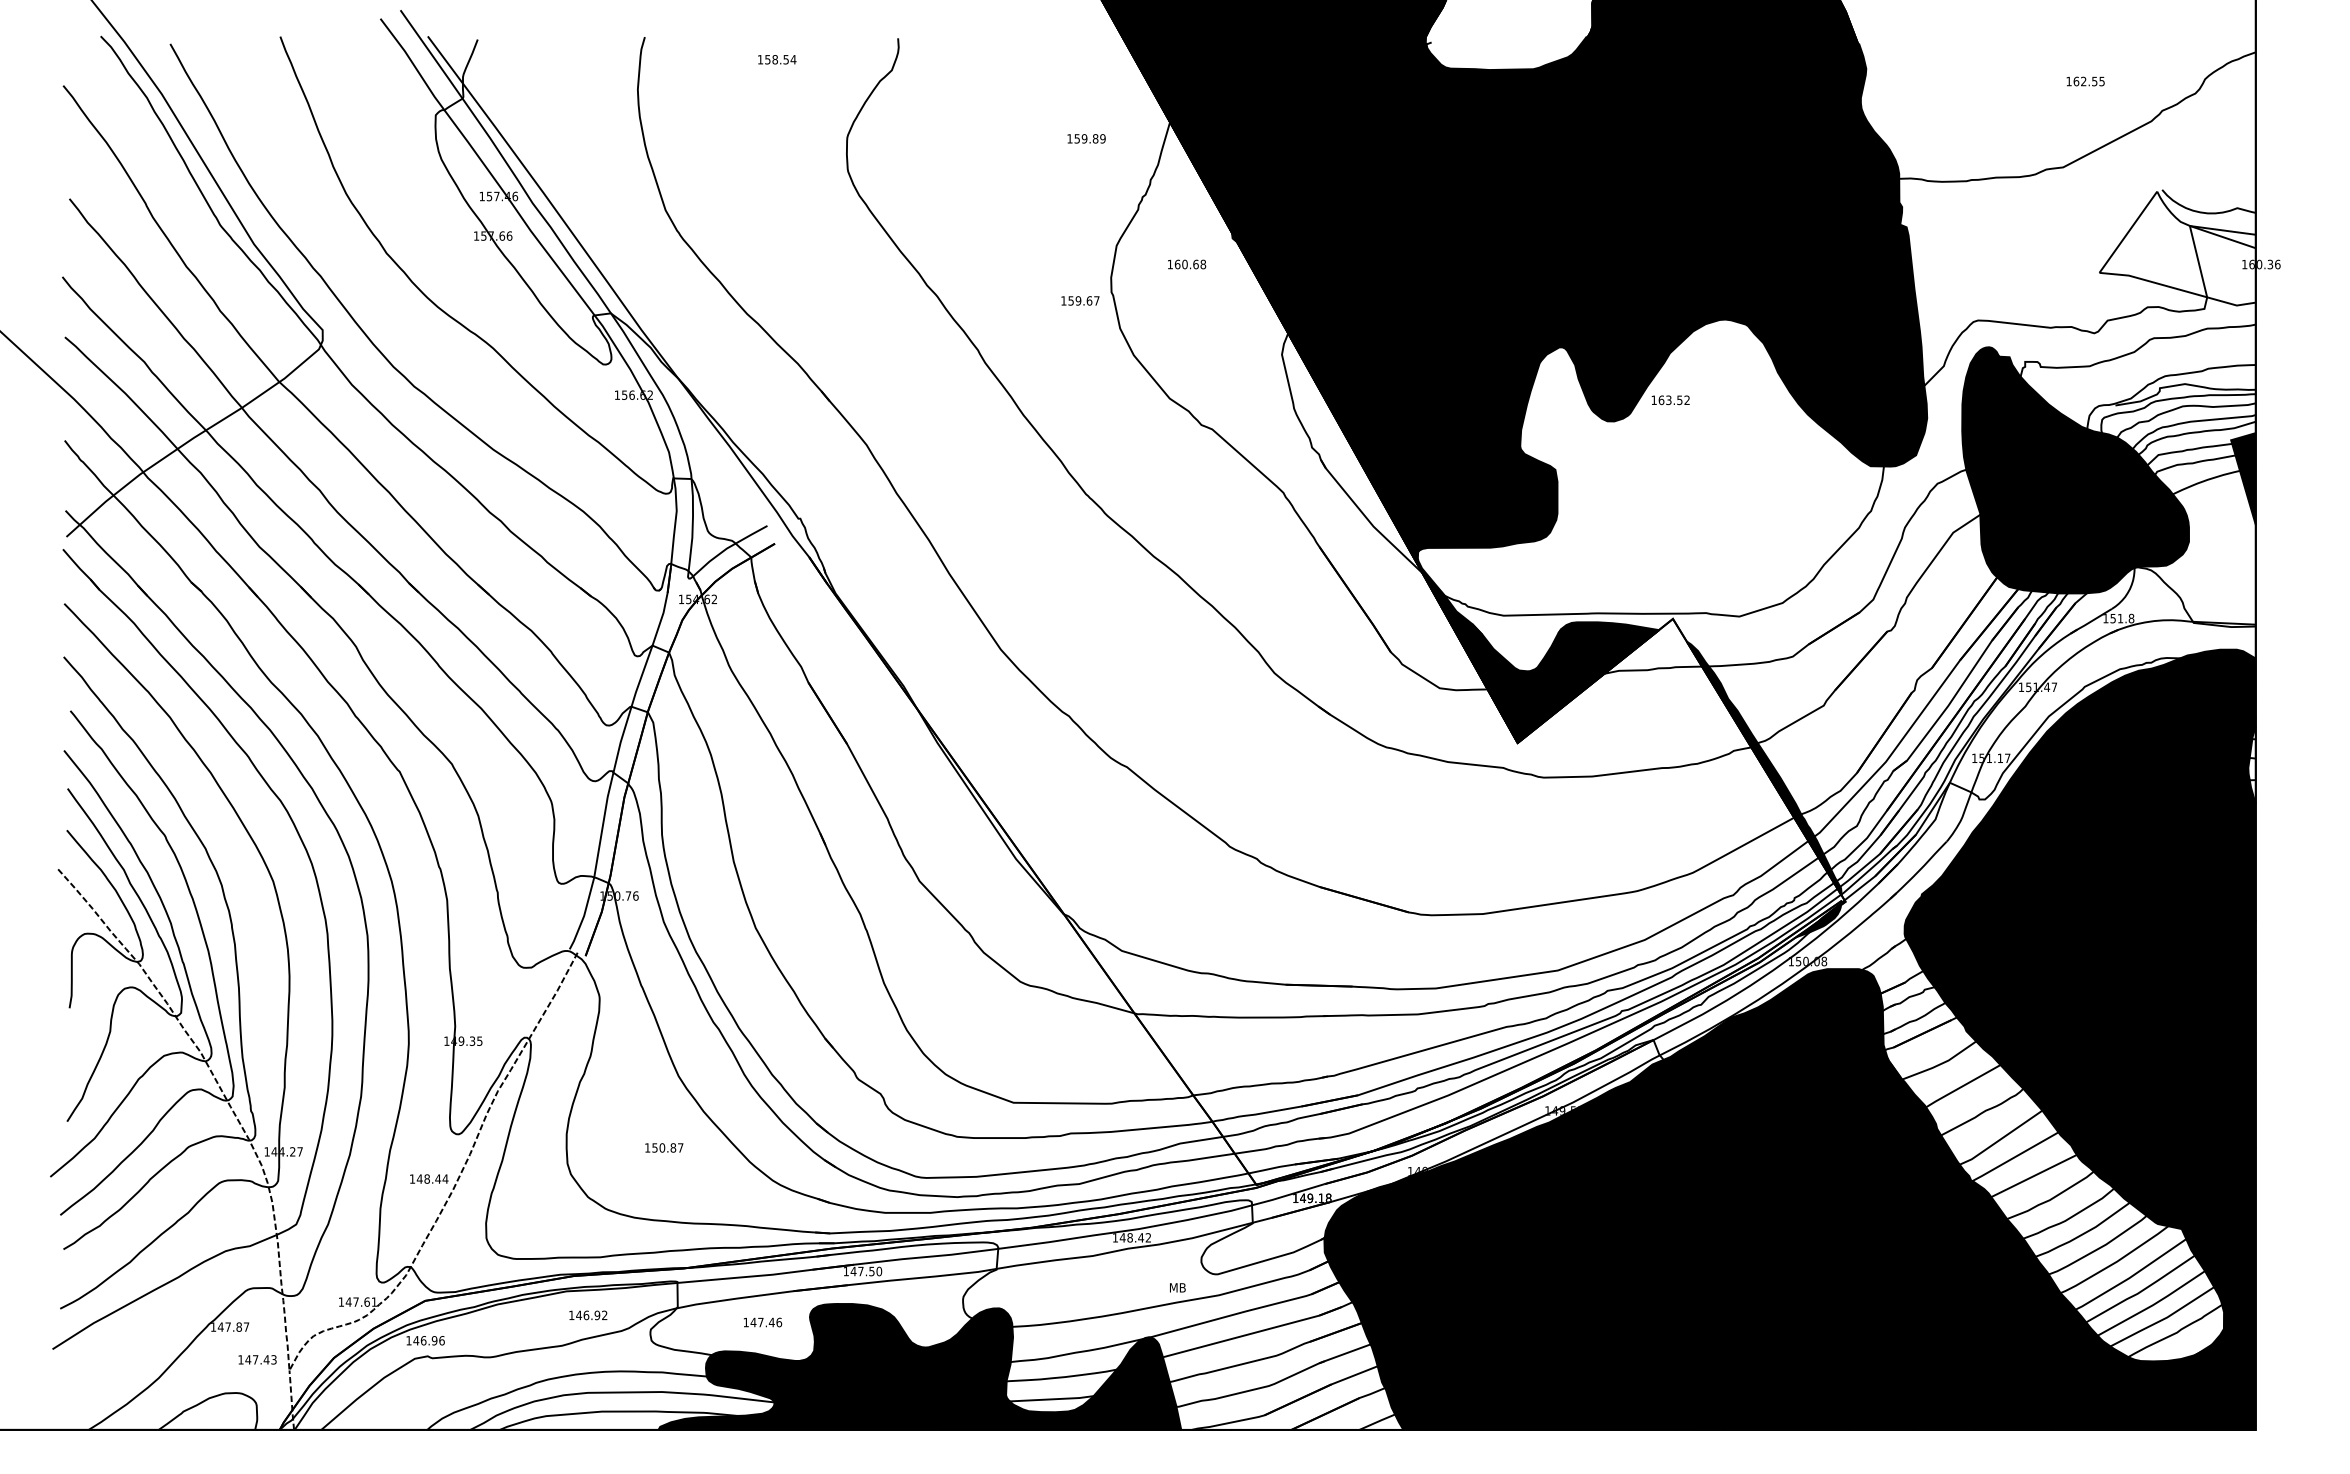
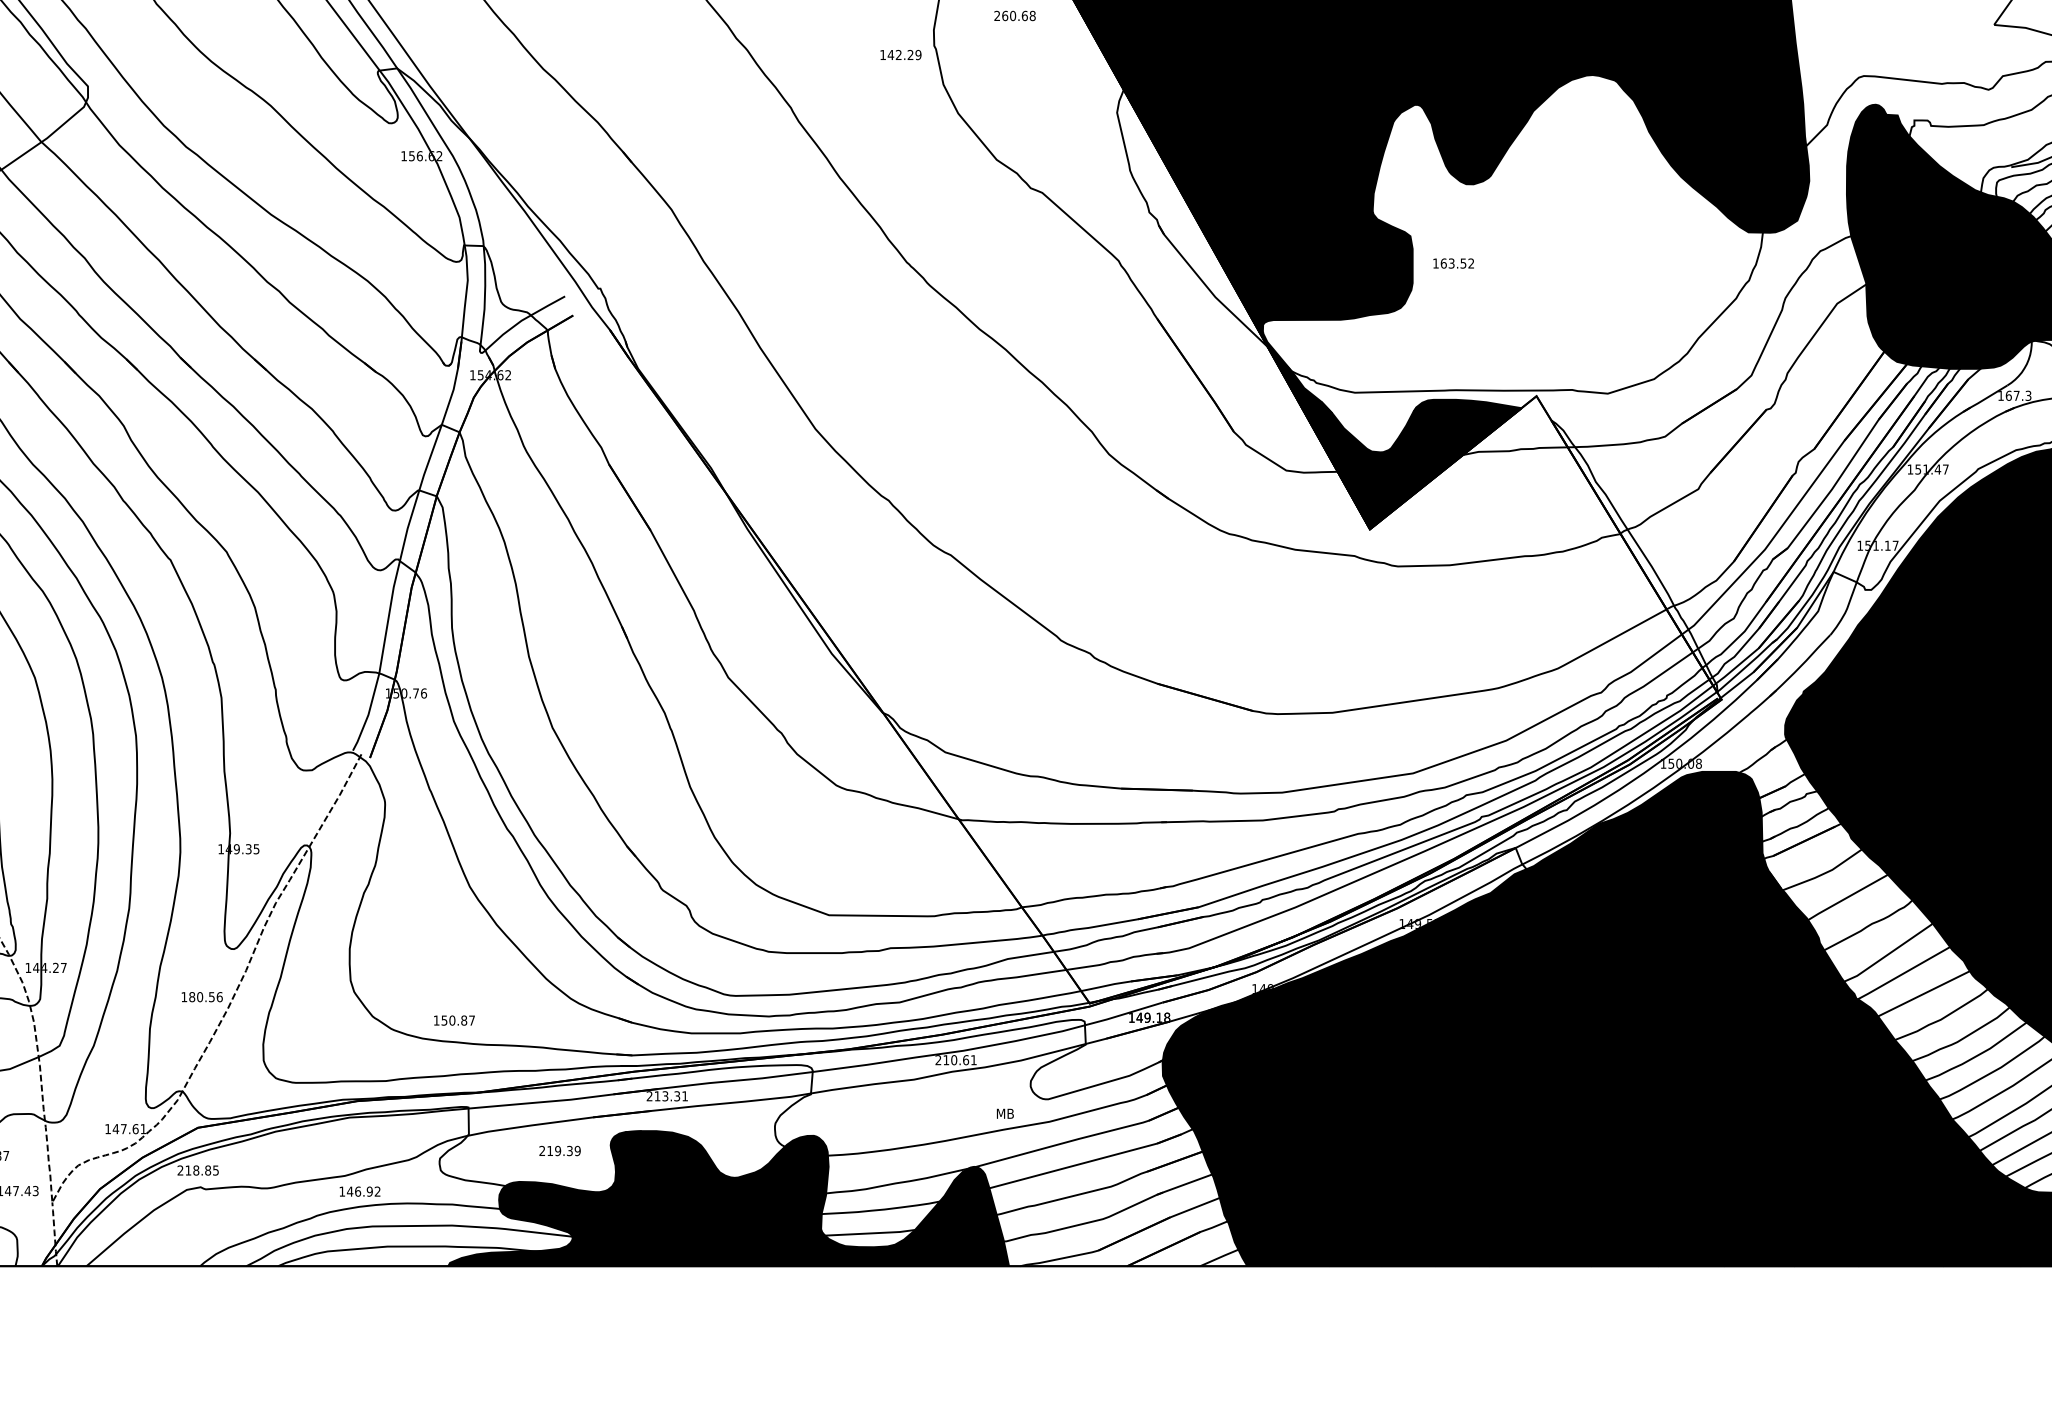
text: (1169, 264) -> (996, 15), 160.68 -> 260.68
text: (1083, 300) -> (904, 54), 159.67 -> 142.29
text: (1670, 400) -> (1453, 263), moved
text: (2122, 618) -> (2018, 395), 151.8 -> 167.3
fill: (1763, 768) -> (1633, 556), removed
fill: (1817, 921) -> (1691, 720), removed
text: (664, 1147) -> (454, 1020), moved
text: (432, 1178) -> (205, 996), 148.44 -> 180.56
text: (1131, 1237) -> (955, 1059), 148.42 -> 210.61
text: (862, 1271) -> (667, 1096), 147.50 -> 213.31
text: (588, 1315) -> (360, 1191), moved
text: (762, 1322) -> (559, 1150), 147.46 -> 219.39
text: (425, 1340) -> (198, 1170), 146.96 -> 218.85

